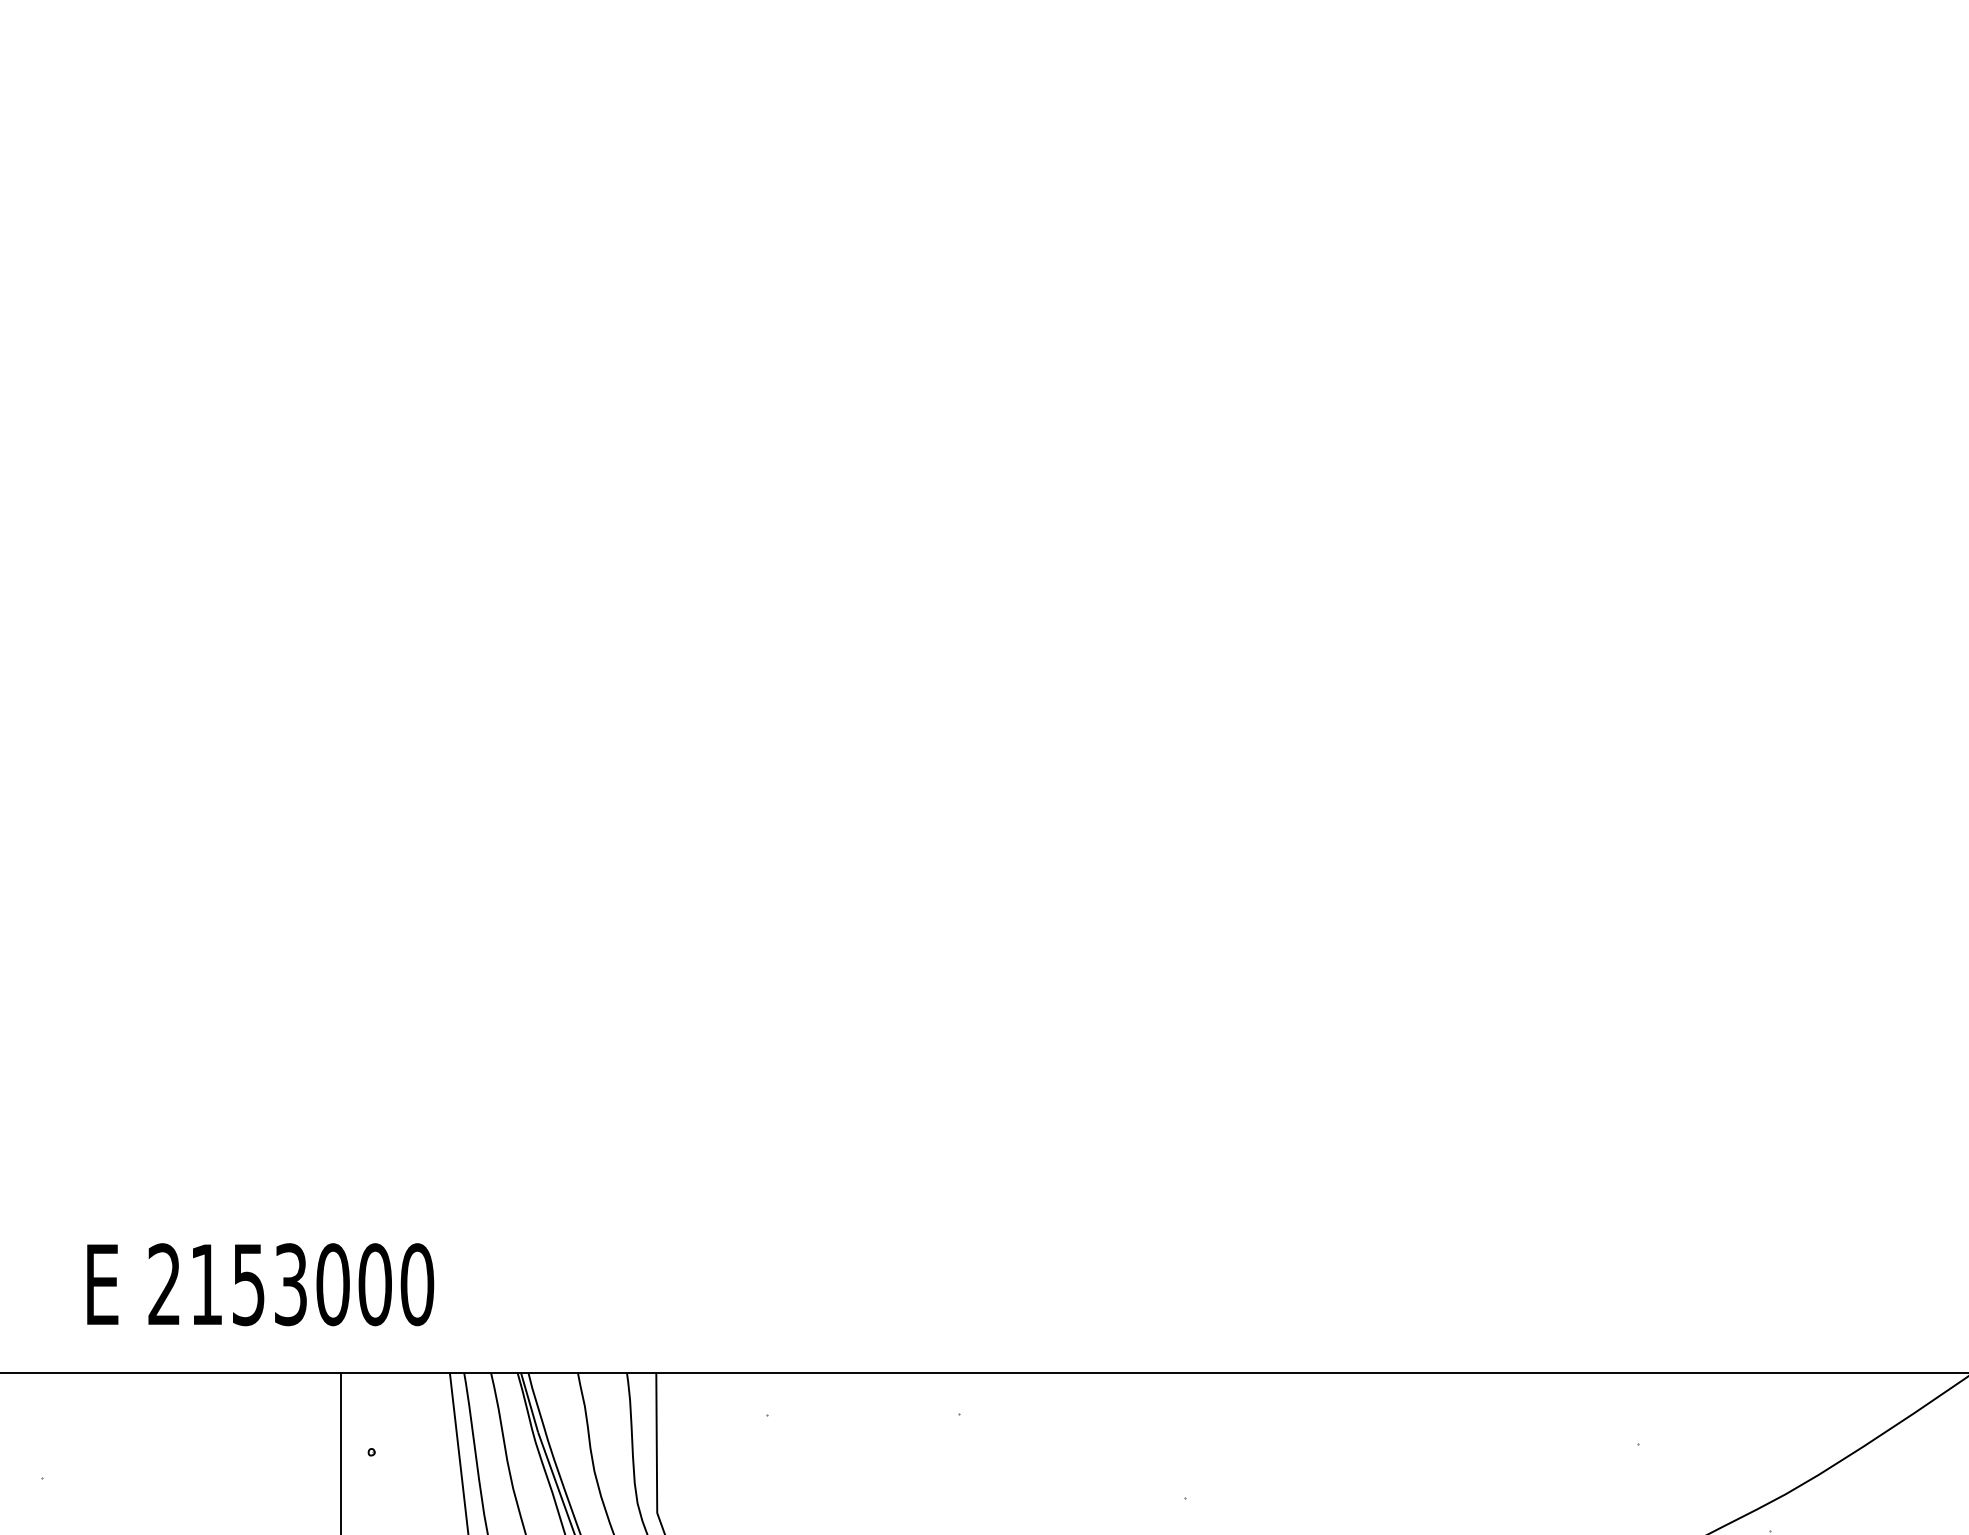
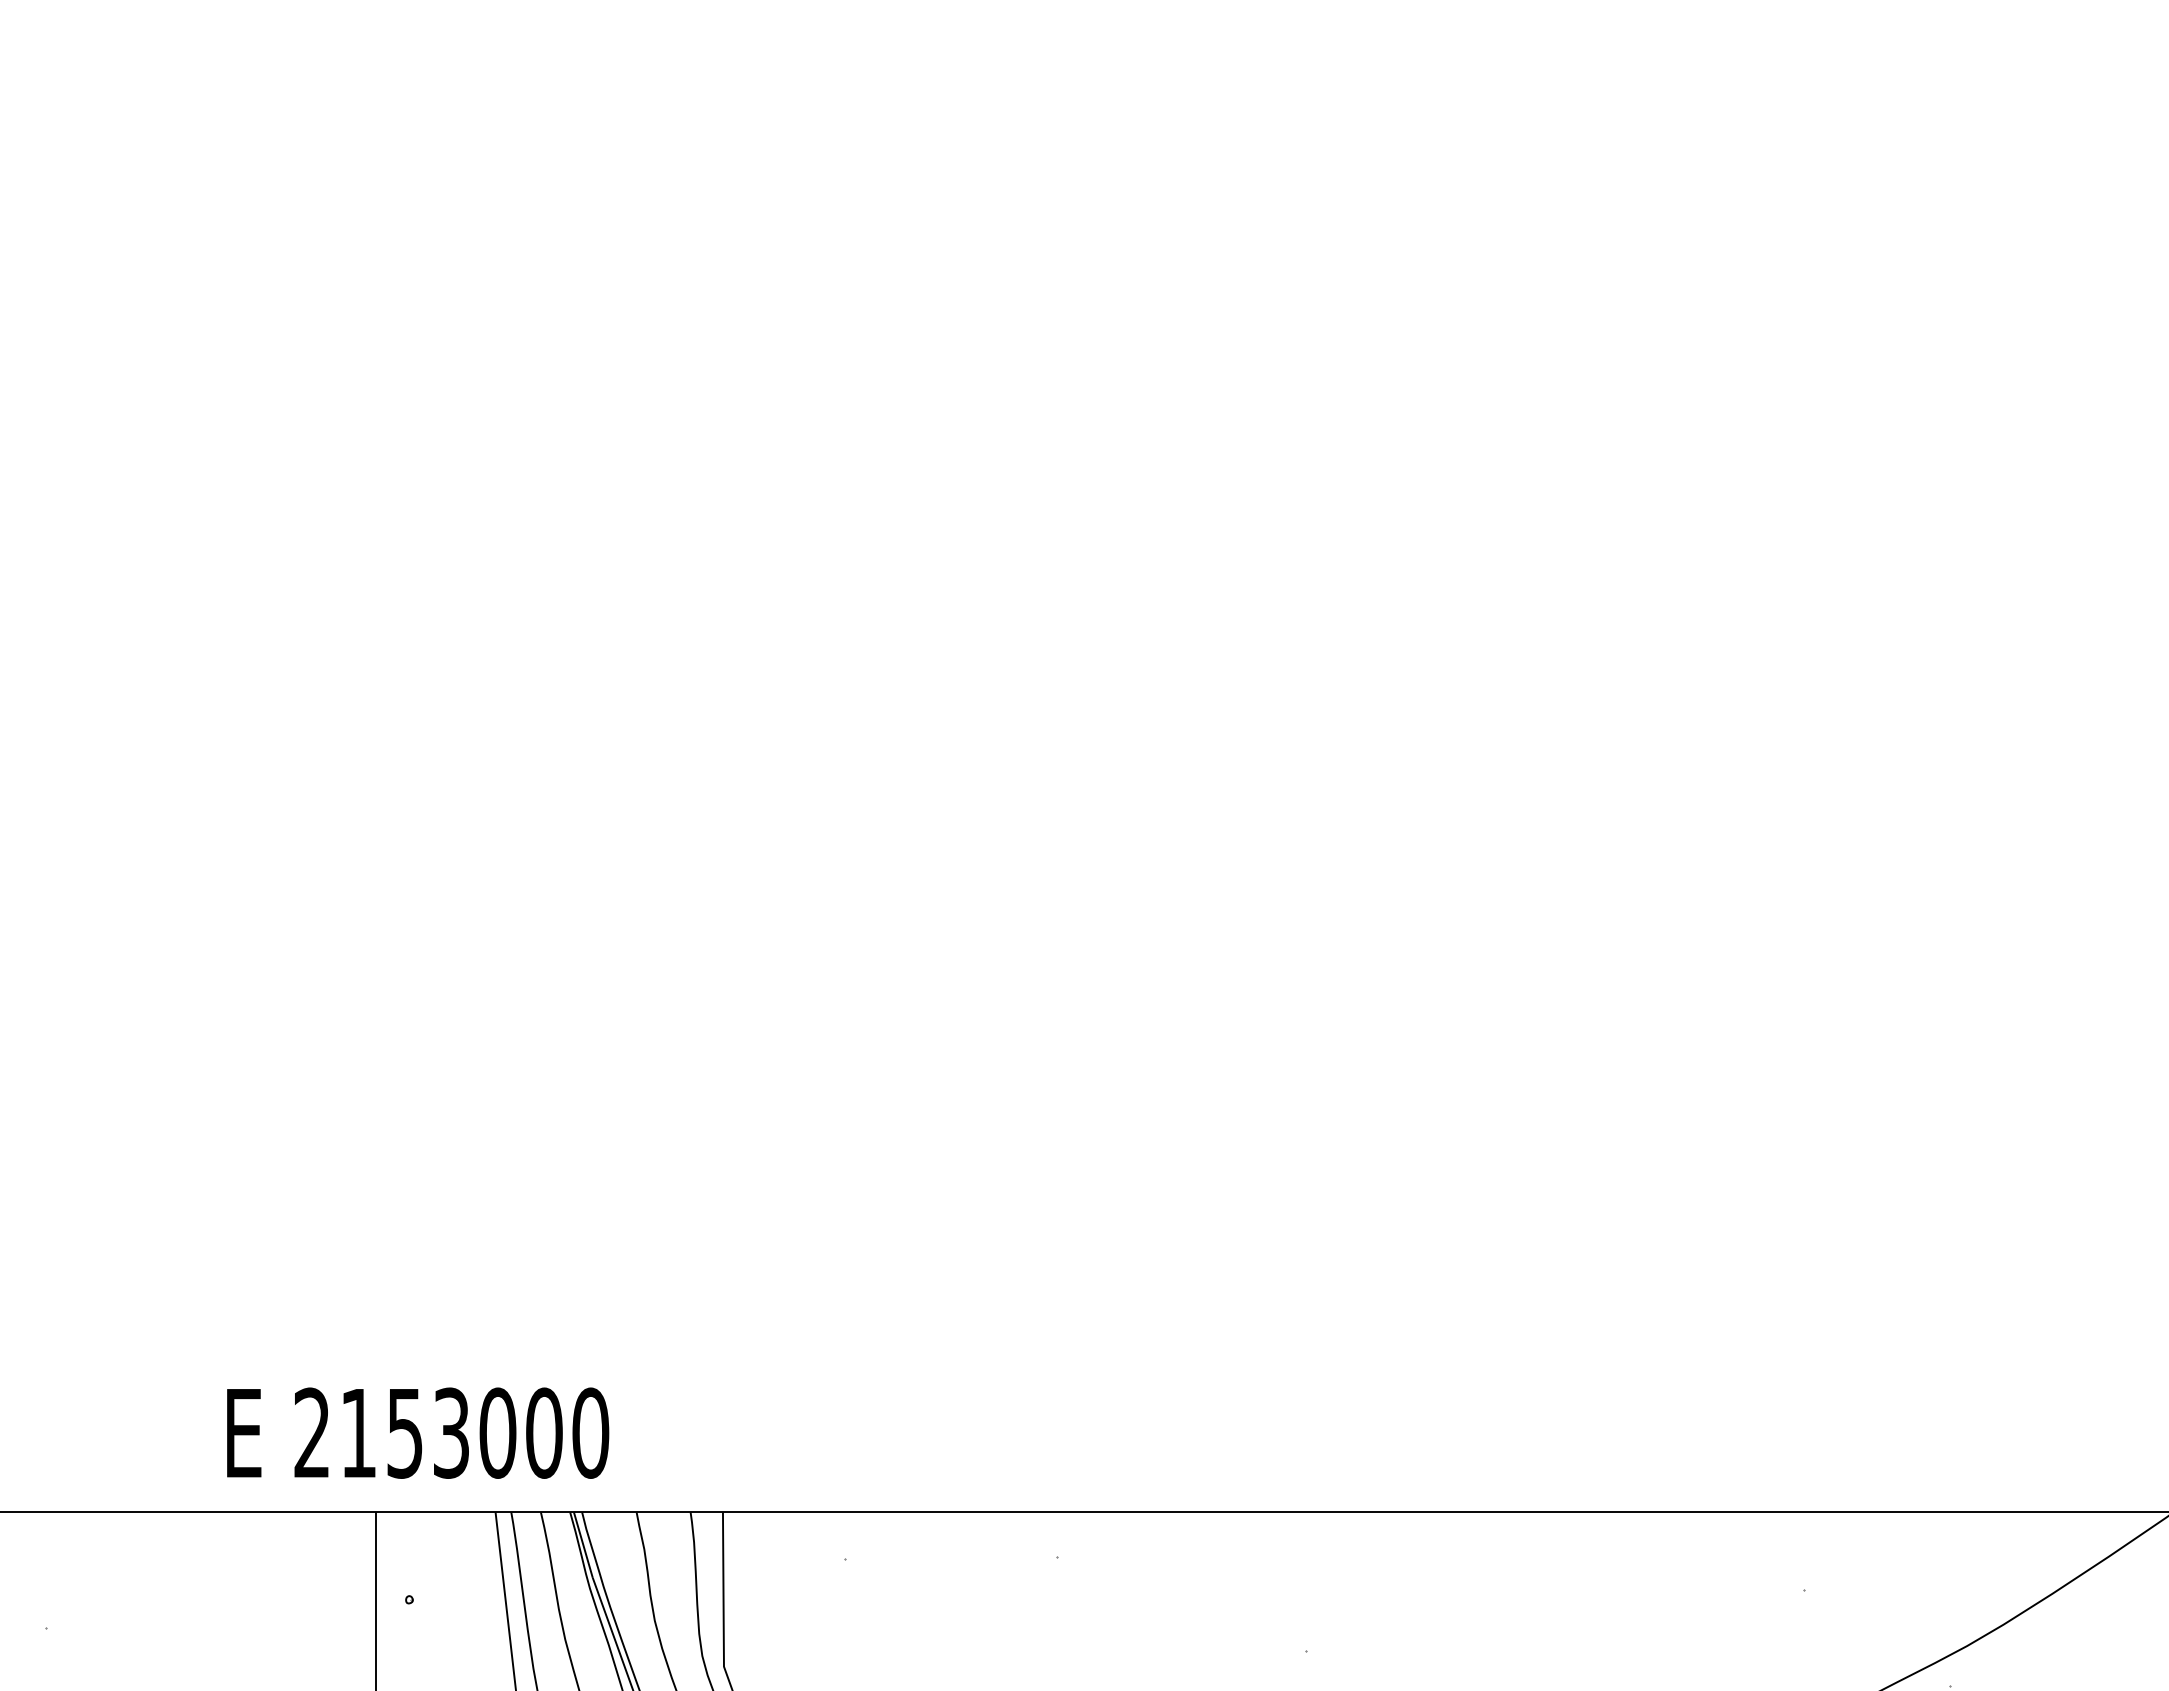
text: (260, 1284) -> (418, 1432), moved

